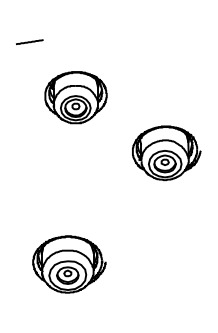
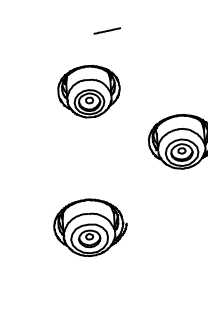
line: (29, 42) -> (107, 31), moved
part: (69, 264) -> (90, 227), moved

